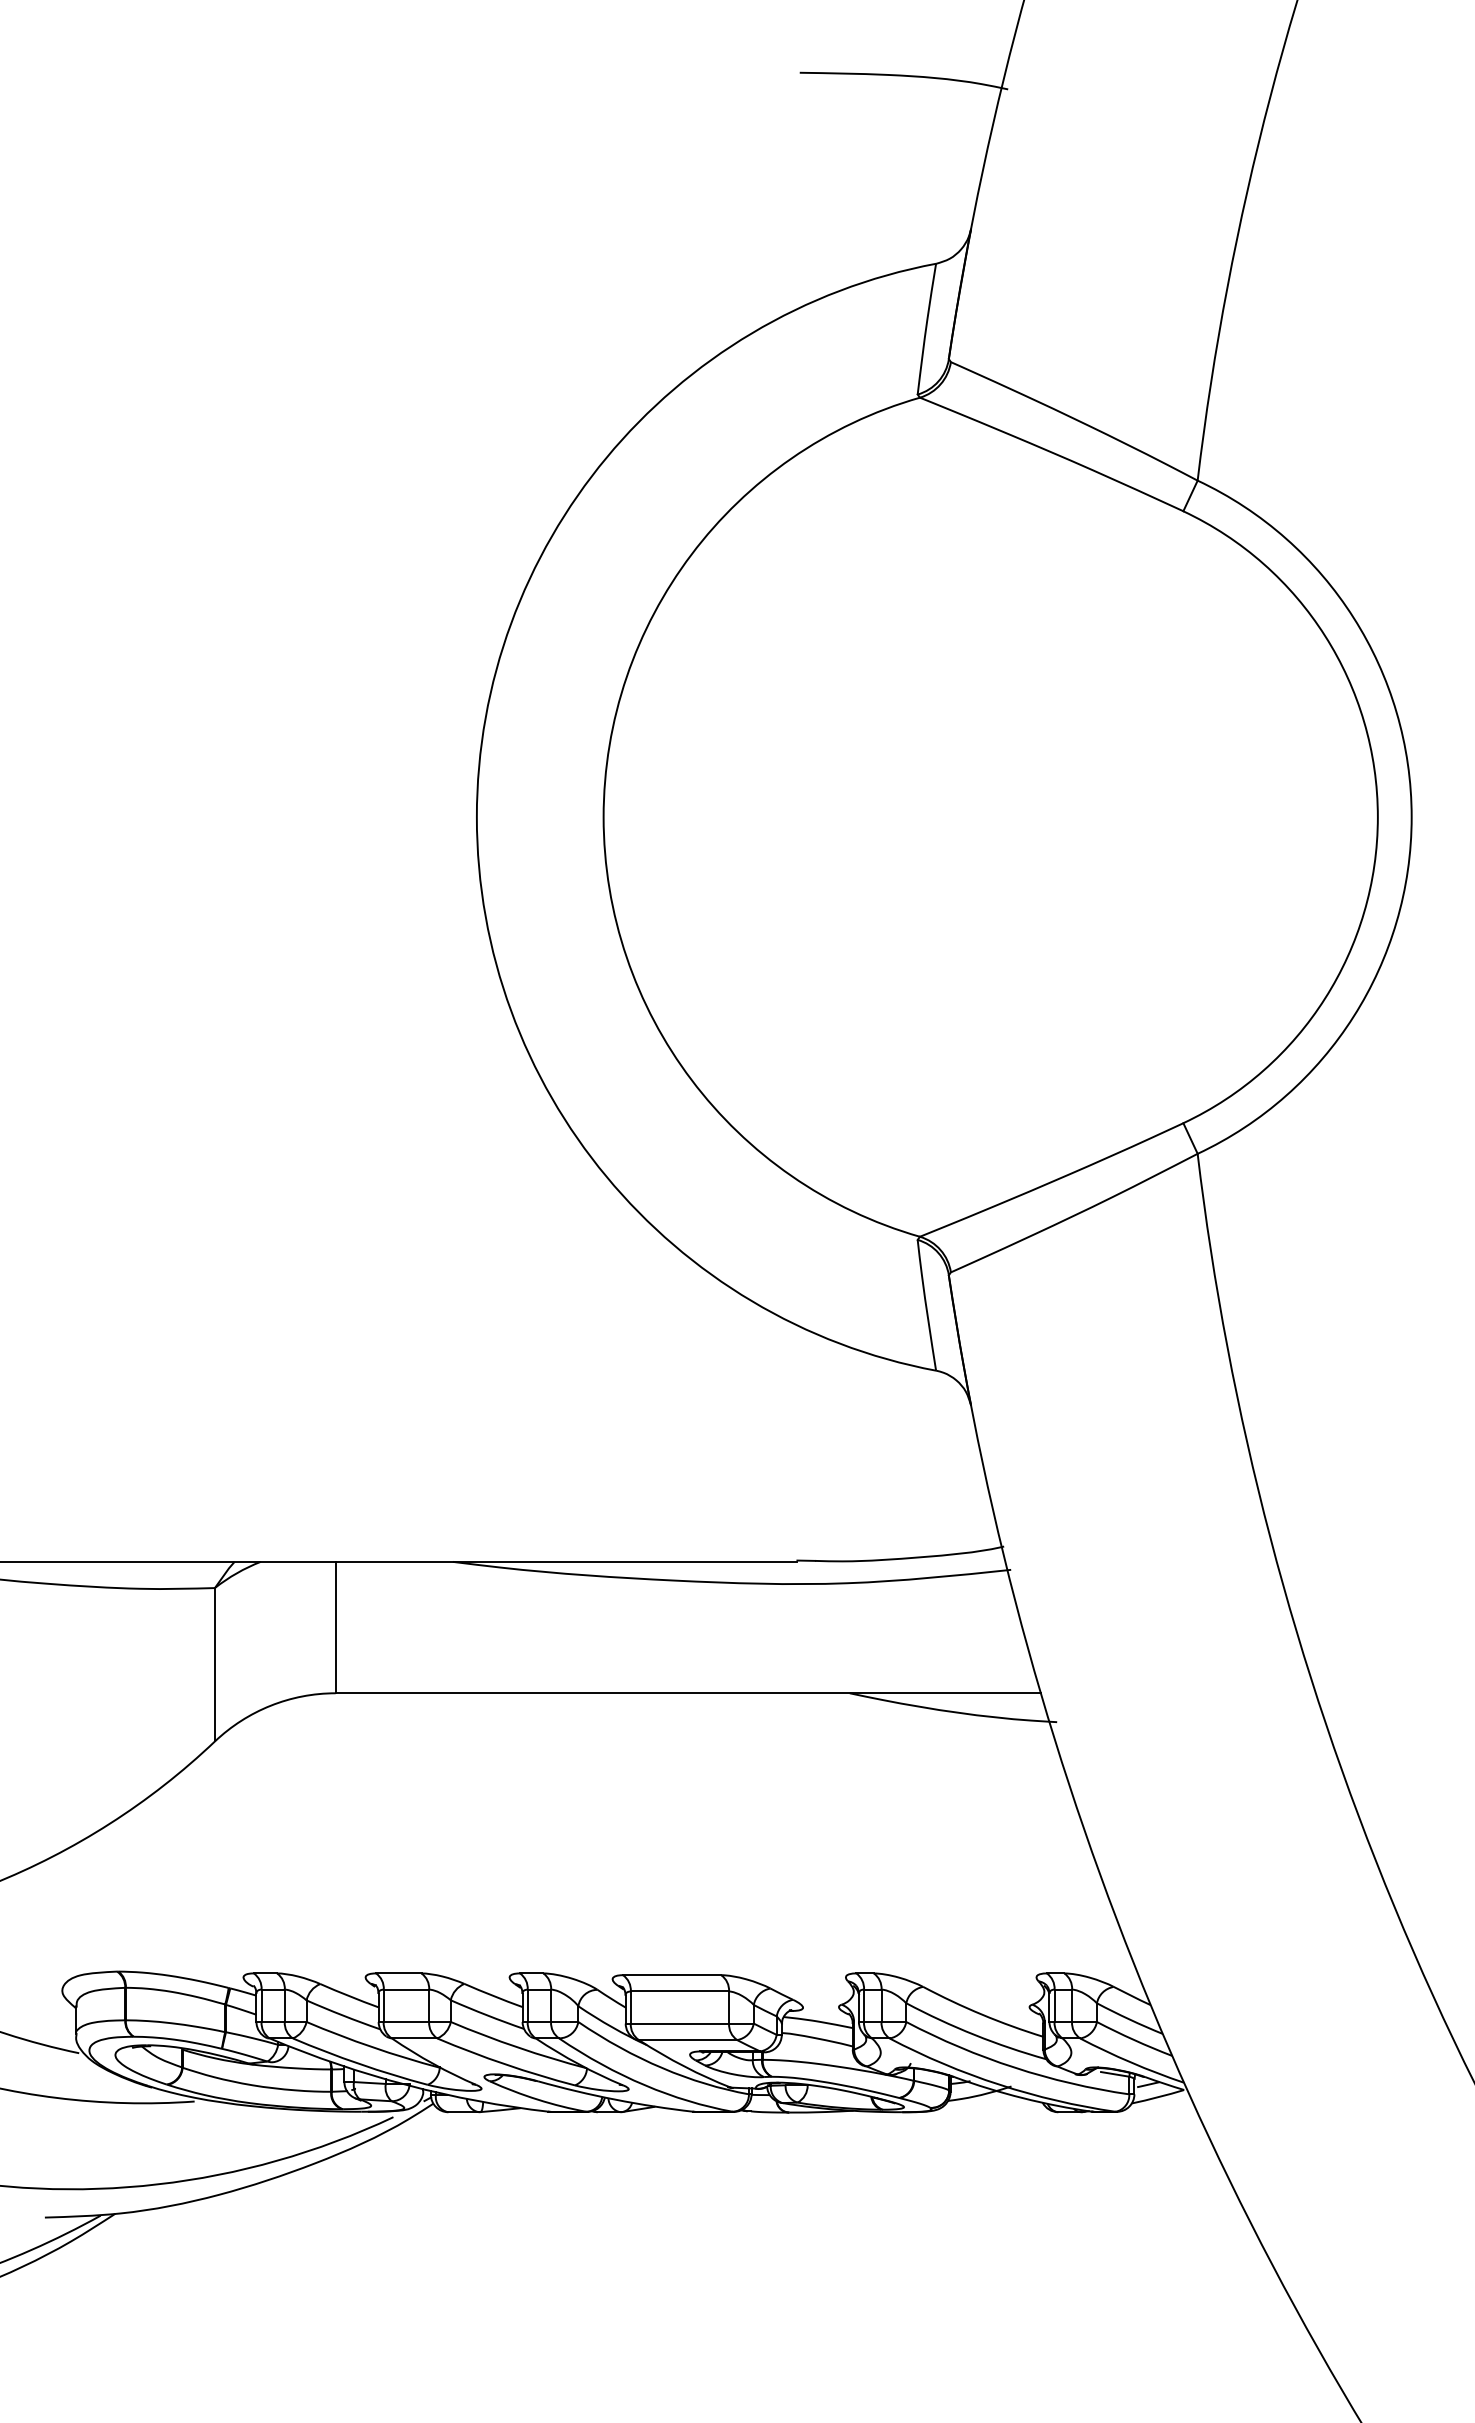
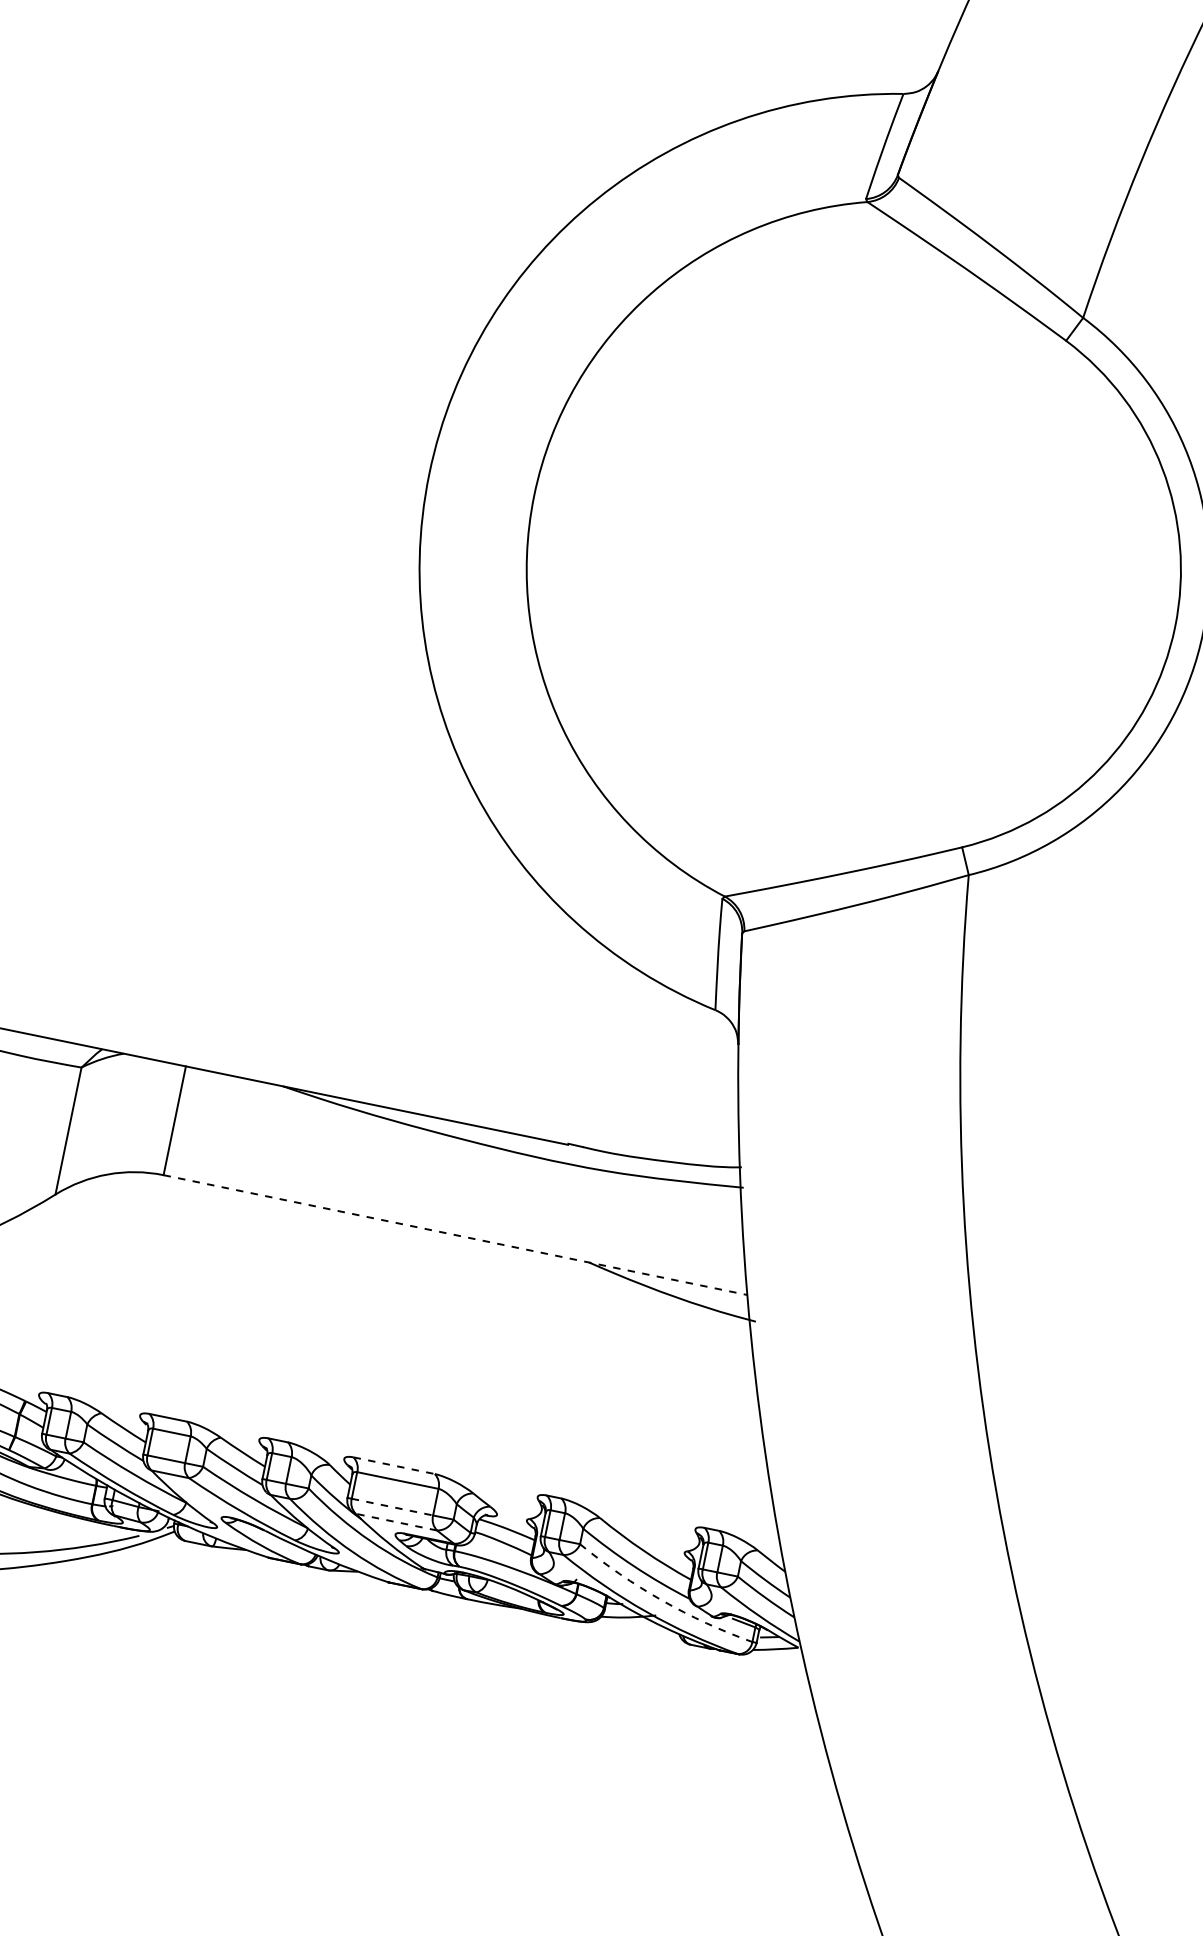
line: (688, 1693) -> (455, 1235), solid -> dashed
line: (672, 1975) -> (394, 1466), solid -> dashed
line: (680, 2023) -> (392, 1507), solid -> dashed
line: (687, 2040) -> (395, 1522), solid -> dashed
arc: (1014, 2067) -> (661, 1600), solid -> dashed

